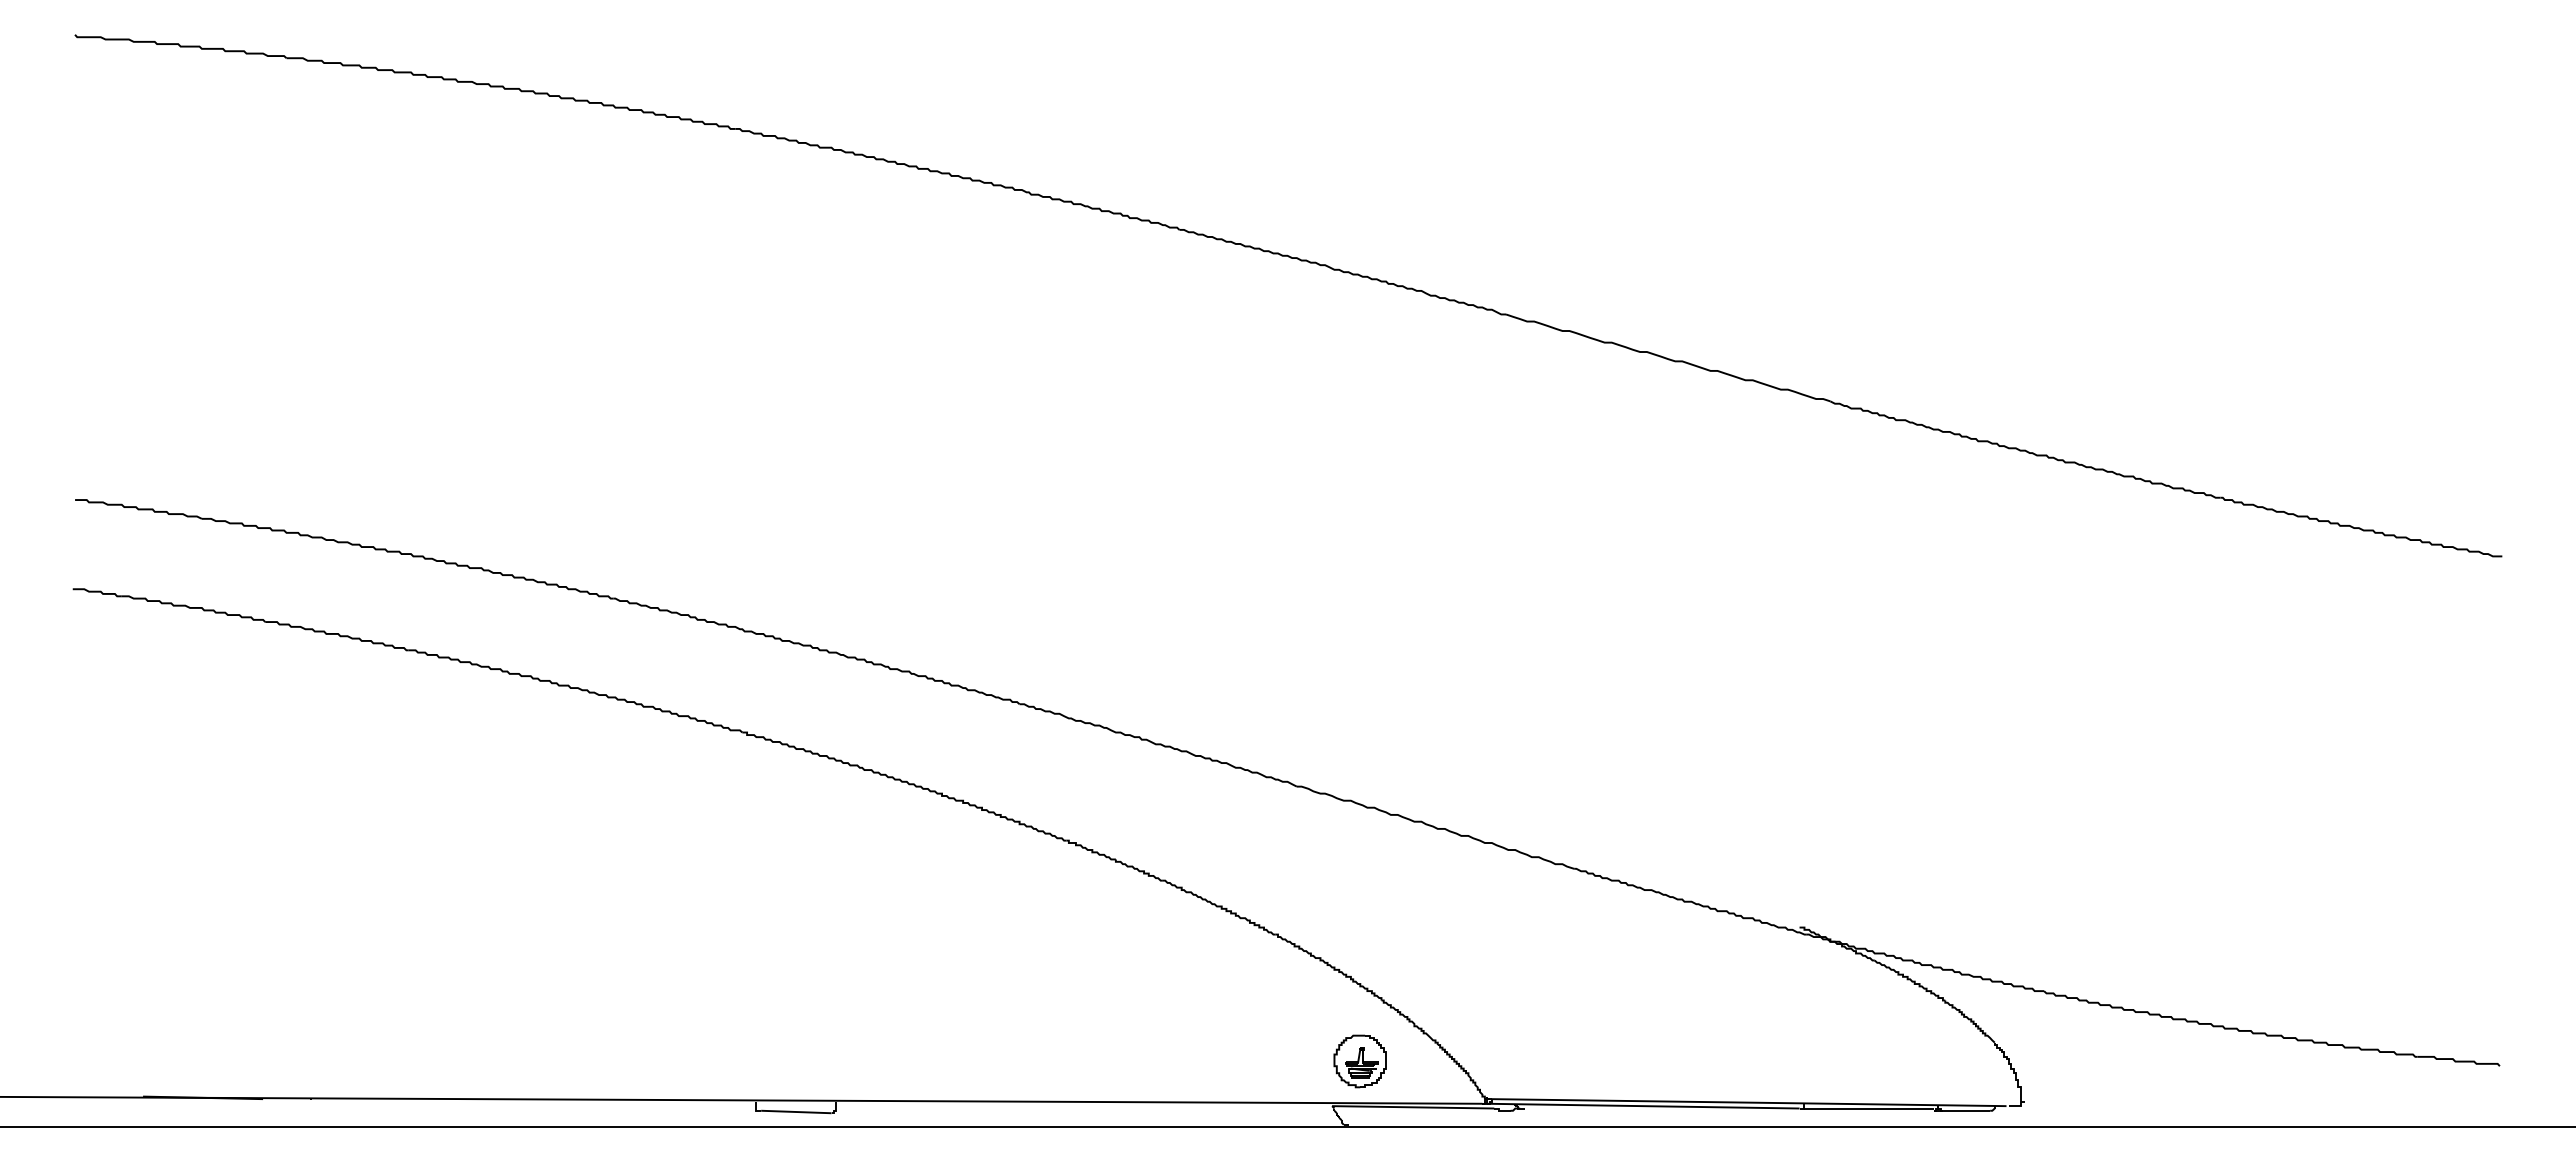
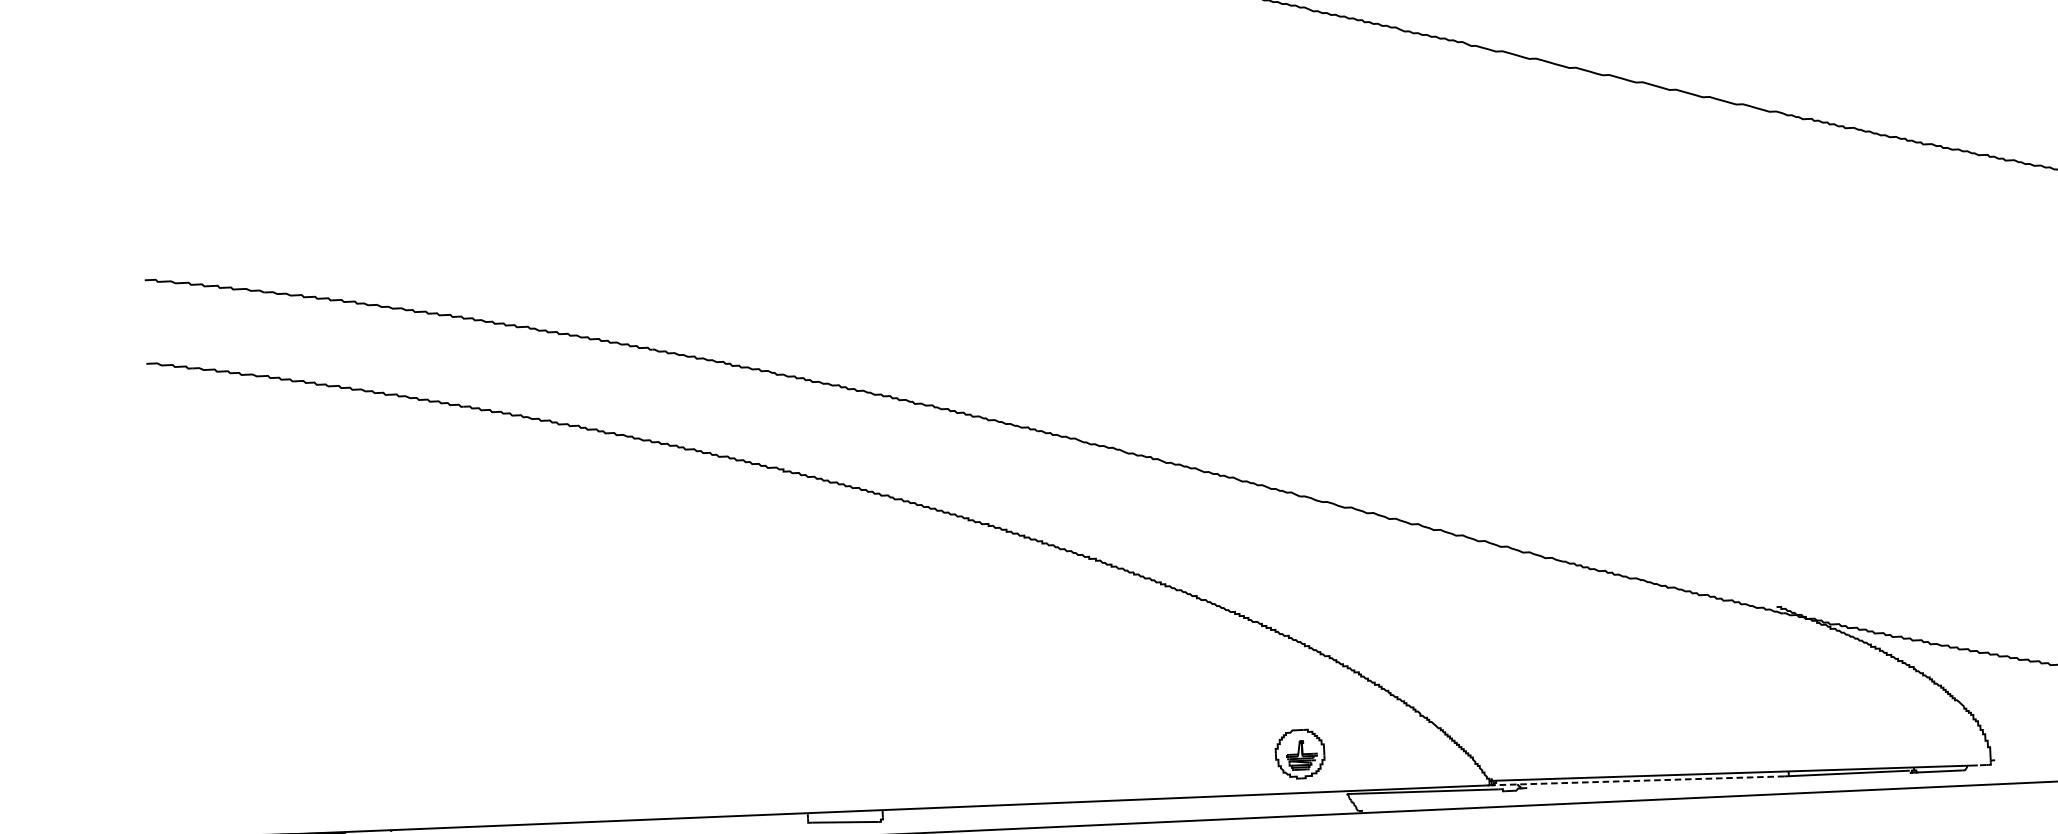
part: (1359, 1061) -> (1299, 754), moved
line: (1642, 1106) -> (1637, 781), solid -> dashed

